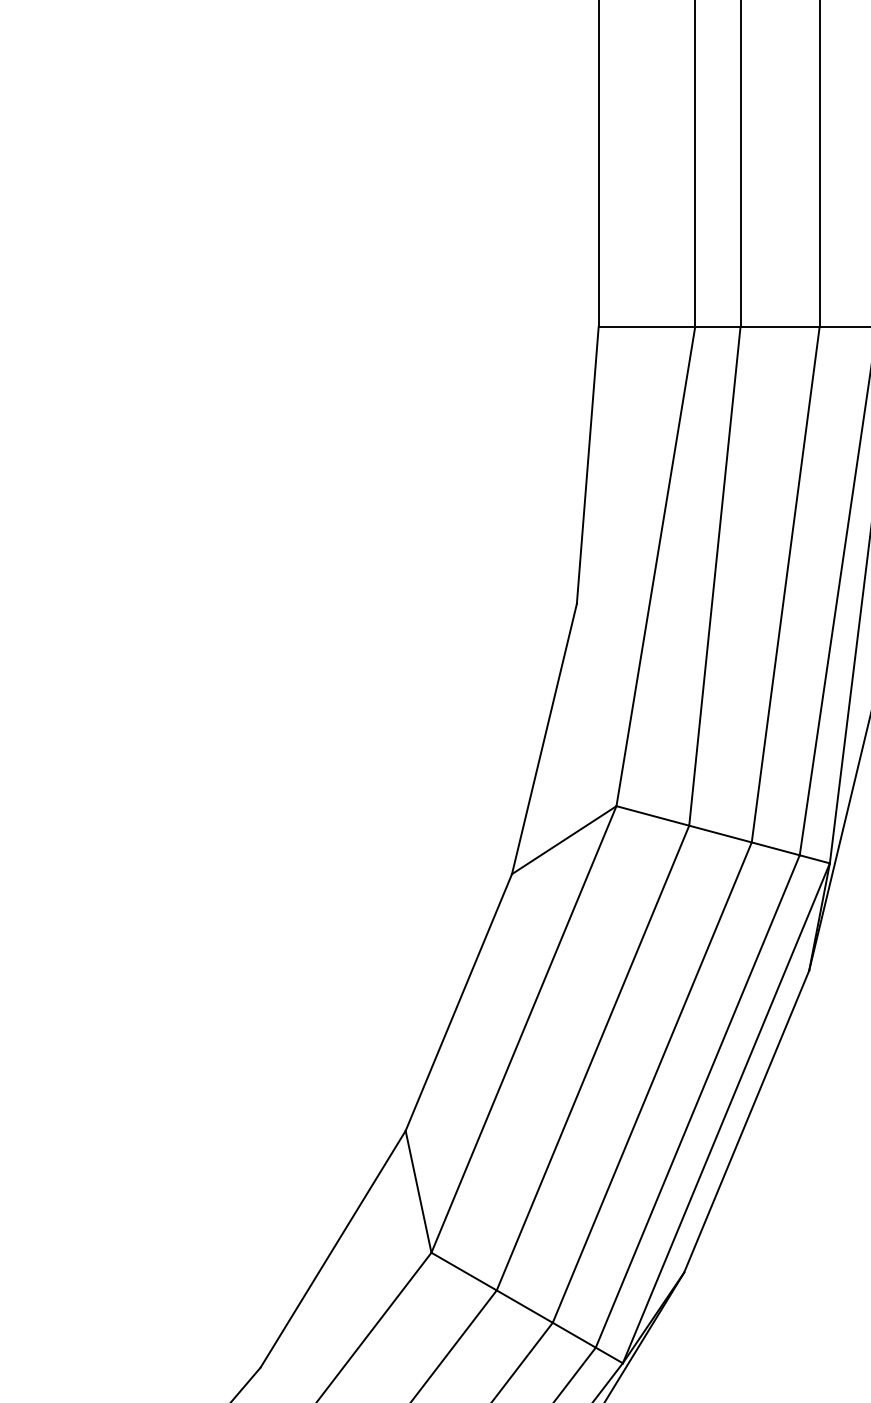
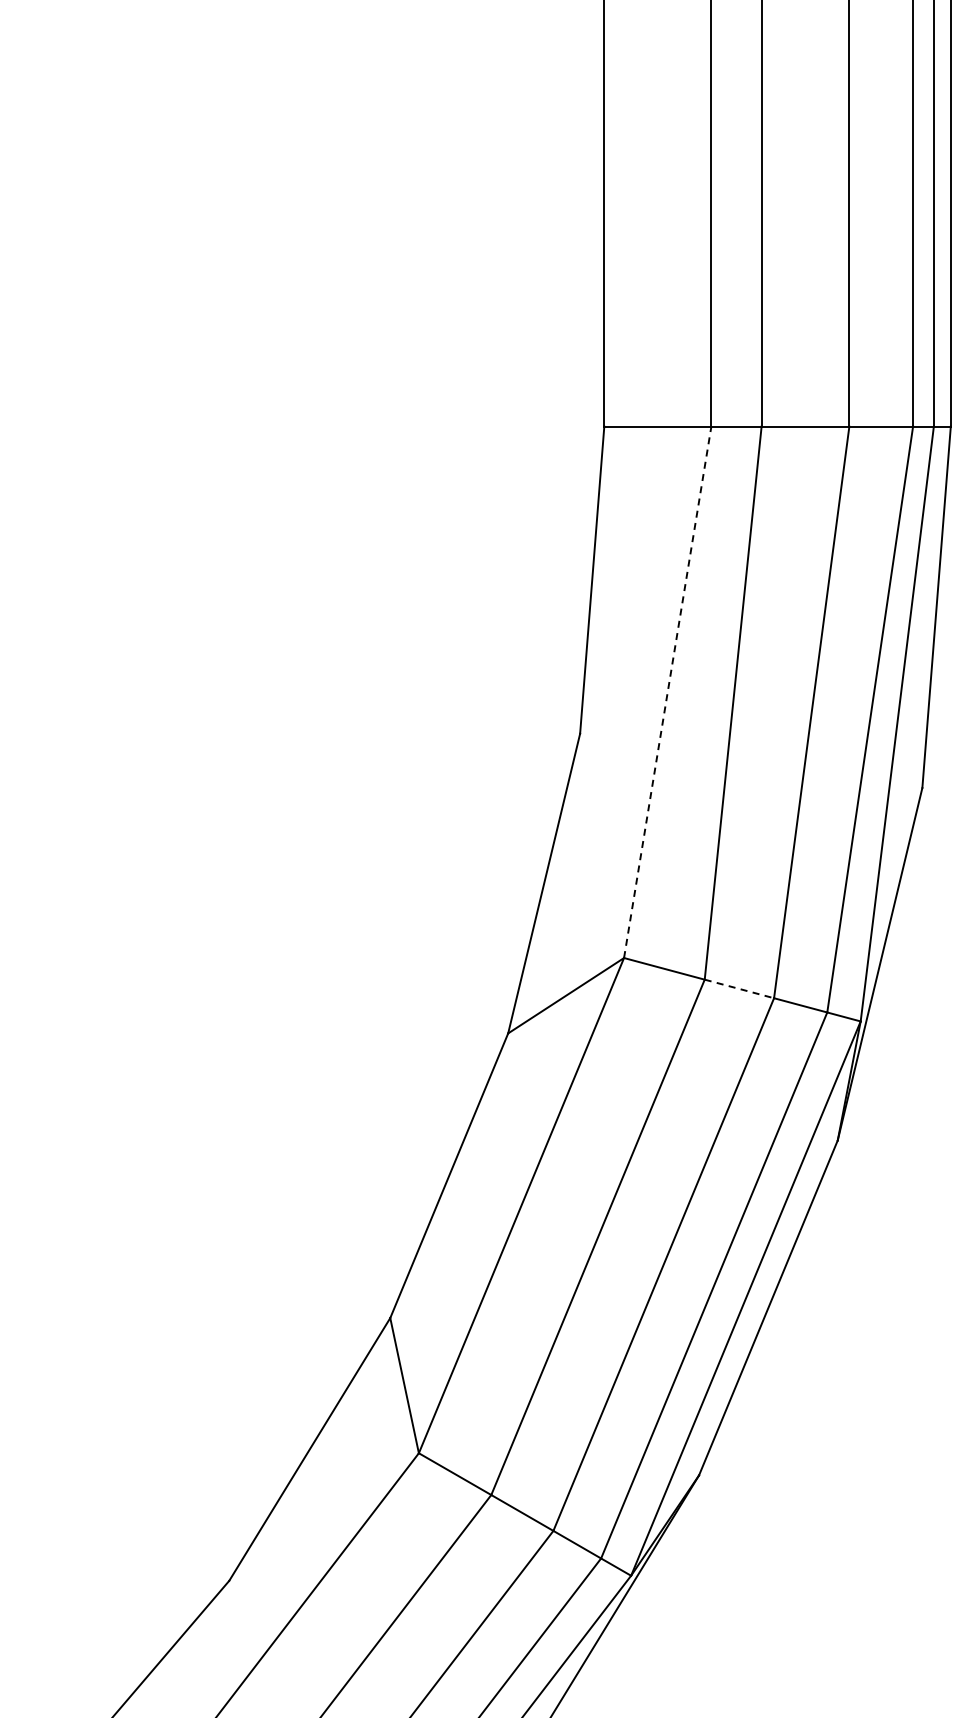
line: (655, 565) -> (667, 691), solid -> dashed
line: (720, 833) -> (739, 988), solid -> dashed

